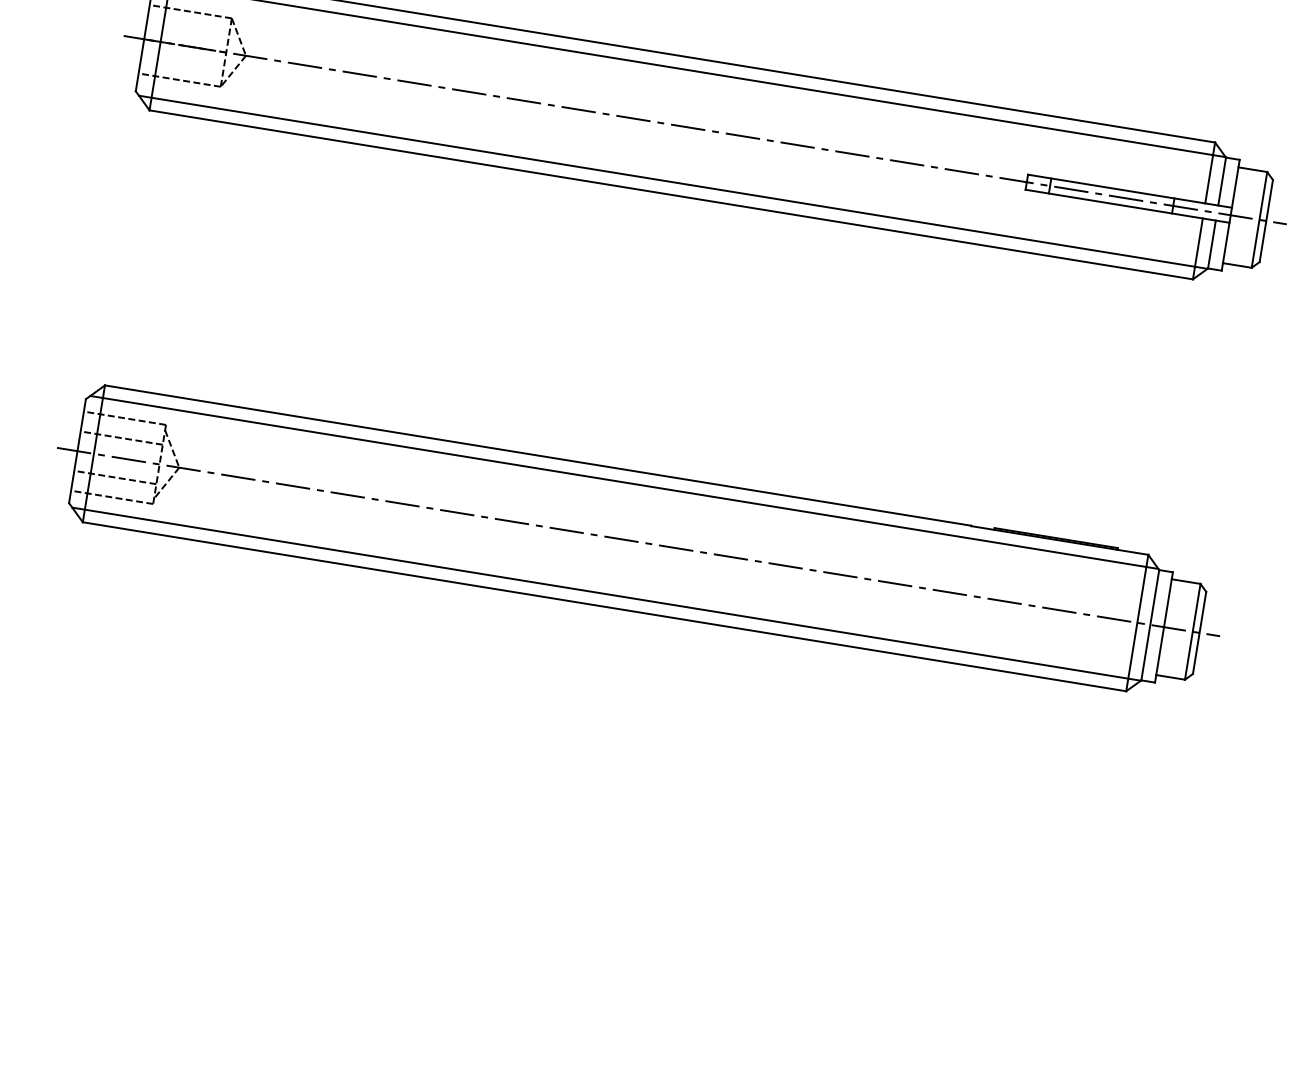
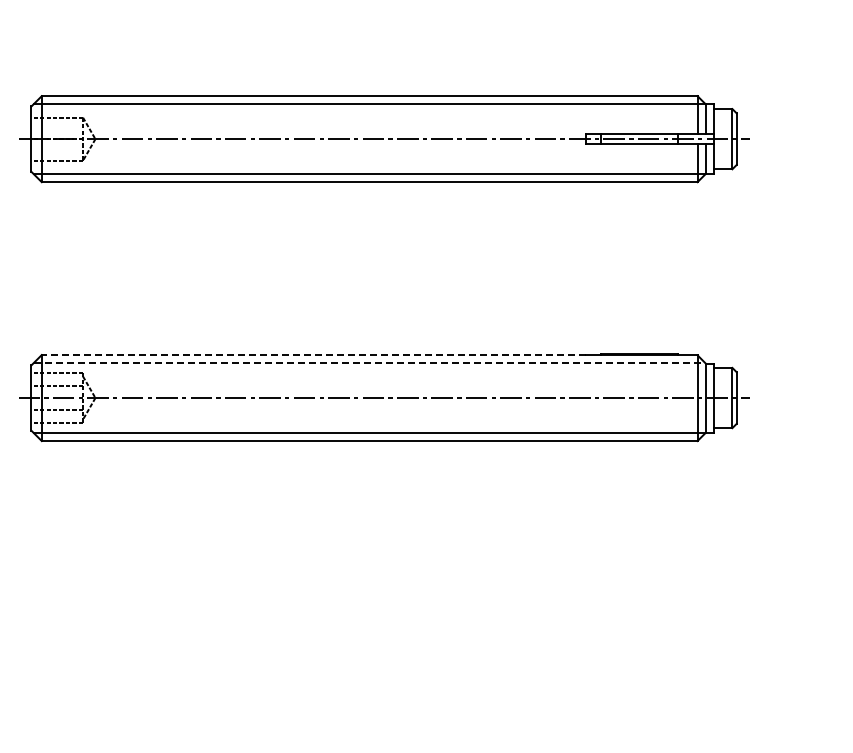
line: (537, 456) -> (313, 355), solid -> dashed
line: (624, 481) -> (369, 362), solid -> dashed

